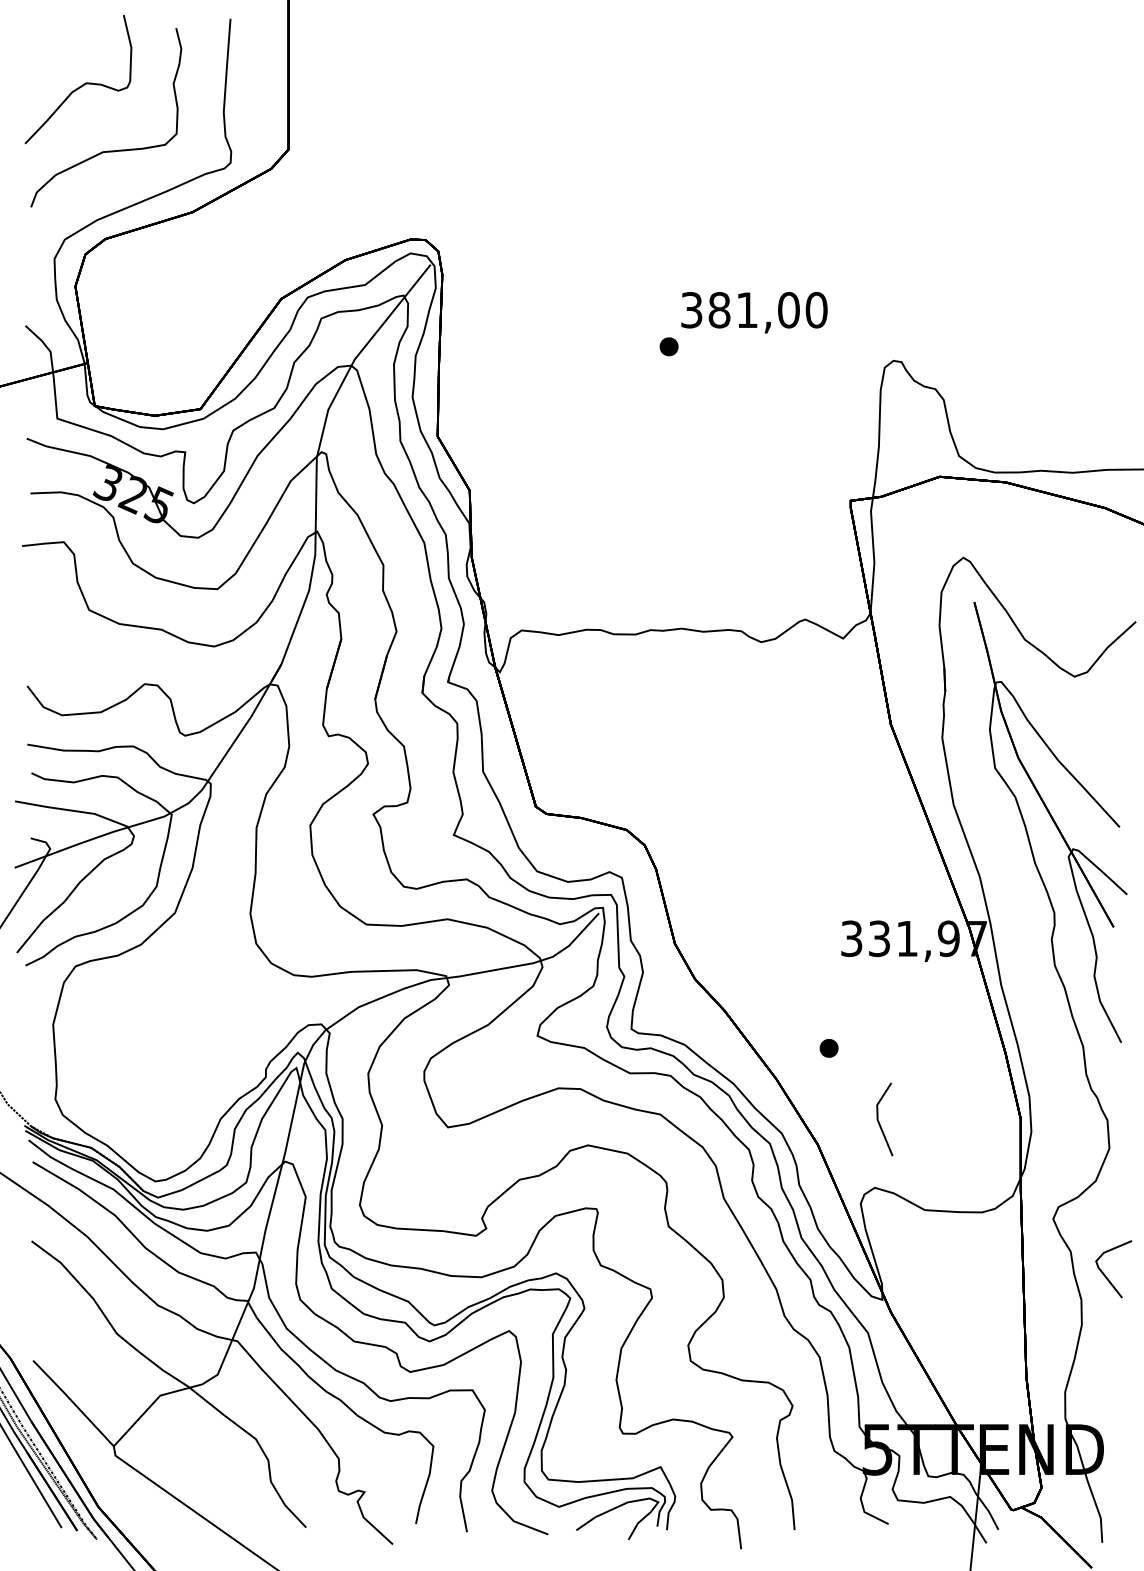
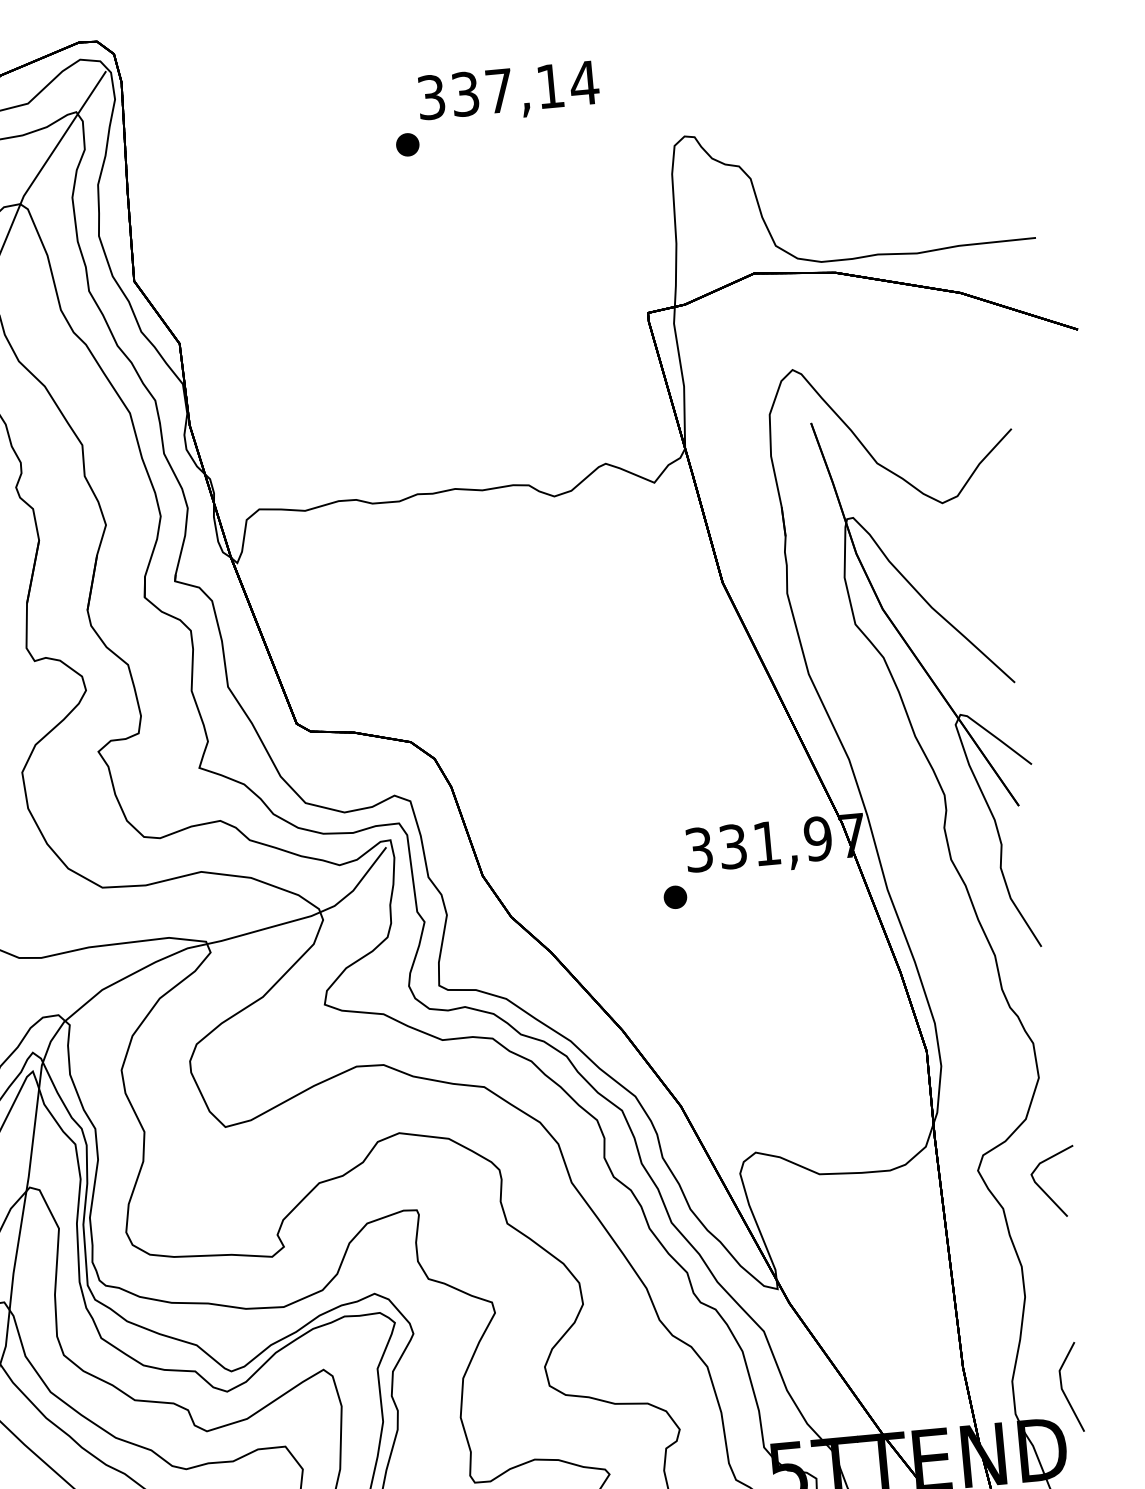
text: (768, 310) -> (525, 88), 381,00 -> 337,14
part: (828, 1048) -> (674, 897), moved
line: (879, 1121) -> (1064, 1390), moved
line: (1105, 1274) -> (1044, 1189), moved

